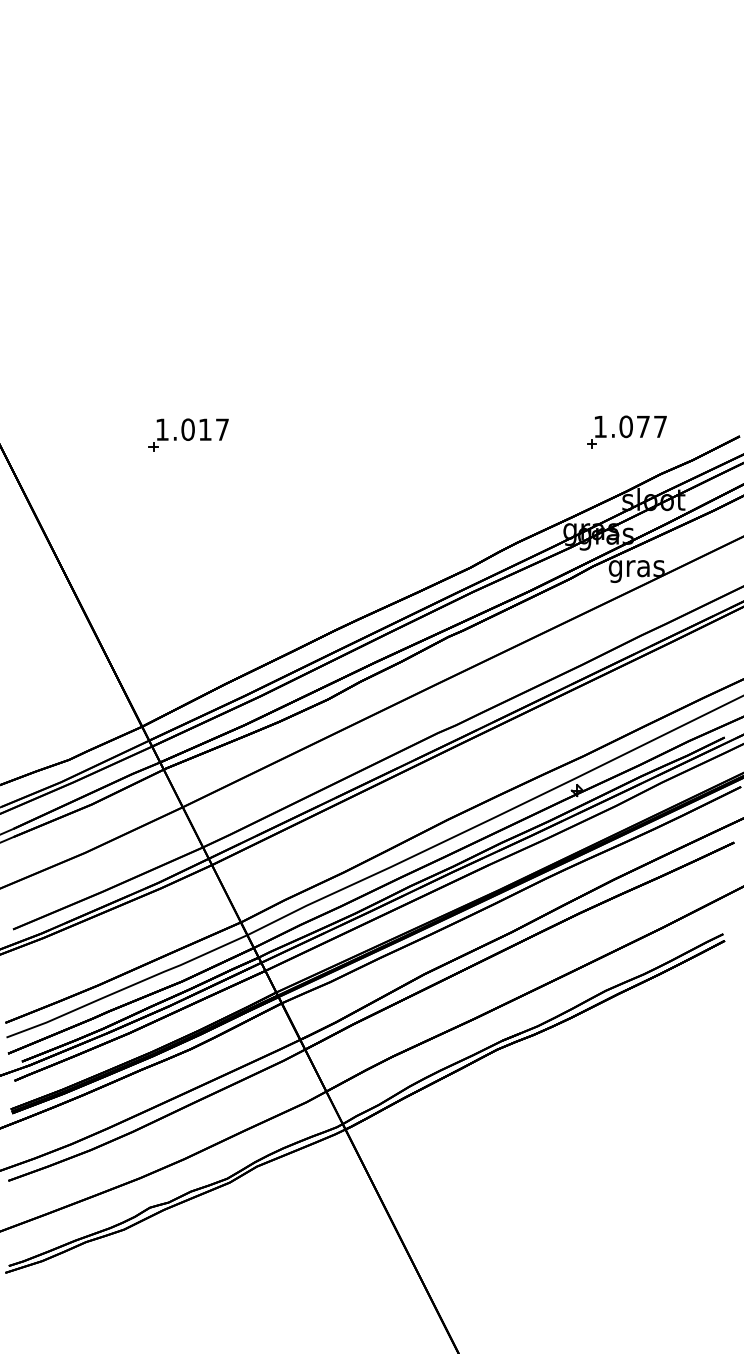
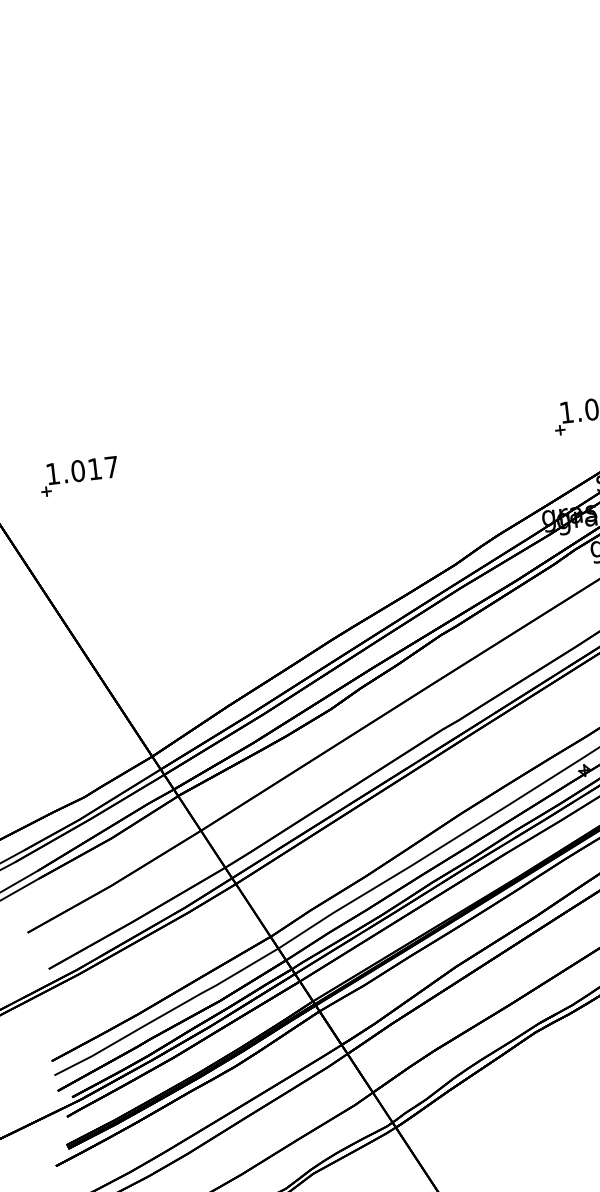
part: (188, 434) -> (79, 475), moved

